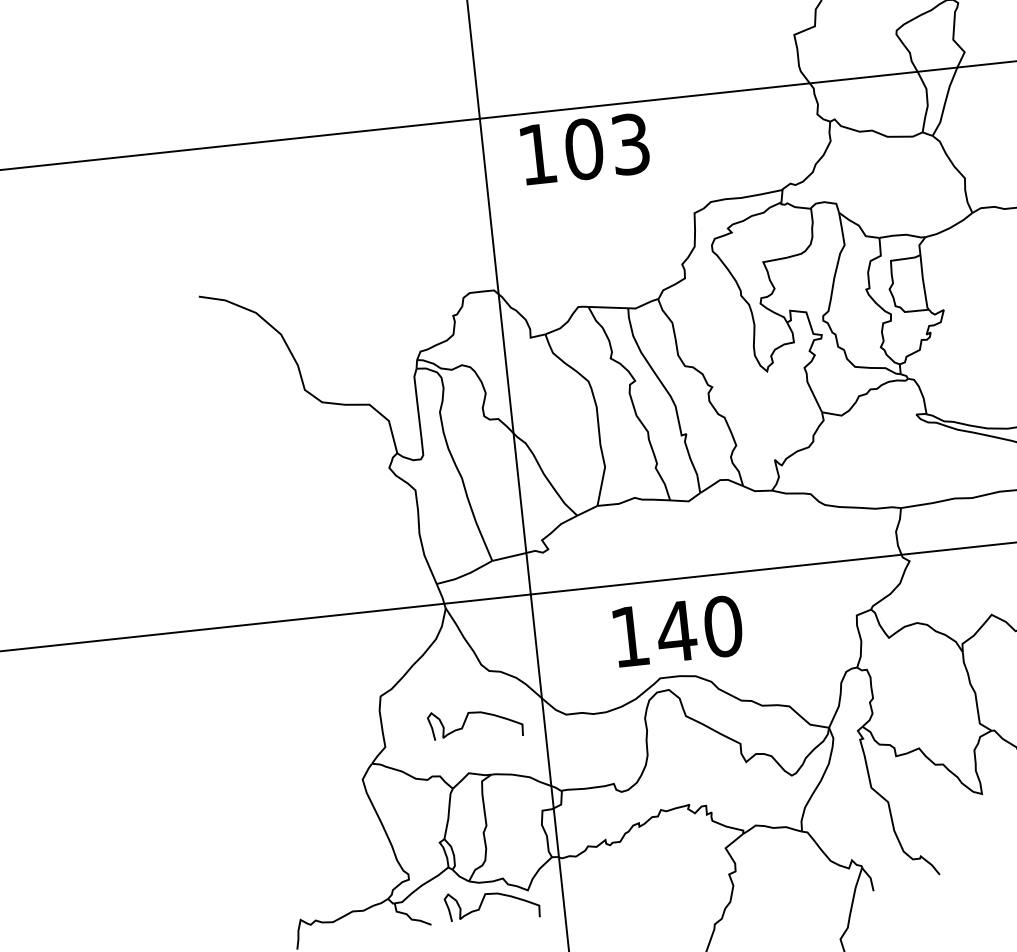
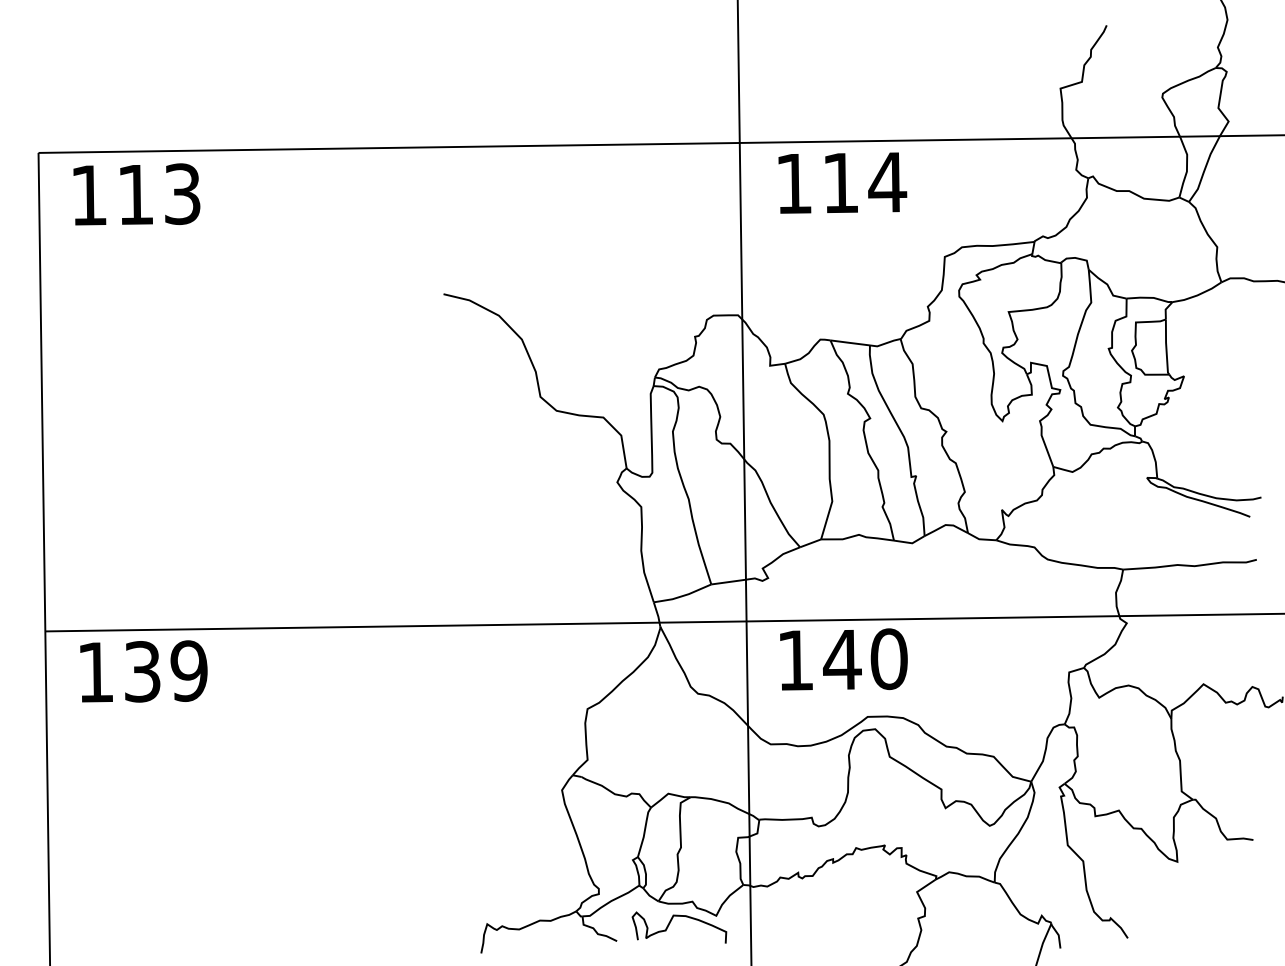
text: (607, 146) -> (864, 182), 103 -> 114
text: (677, 631) -> (843, 659), moved
curve: (466, 721) -> (670, 741), removed

